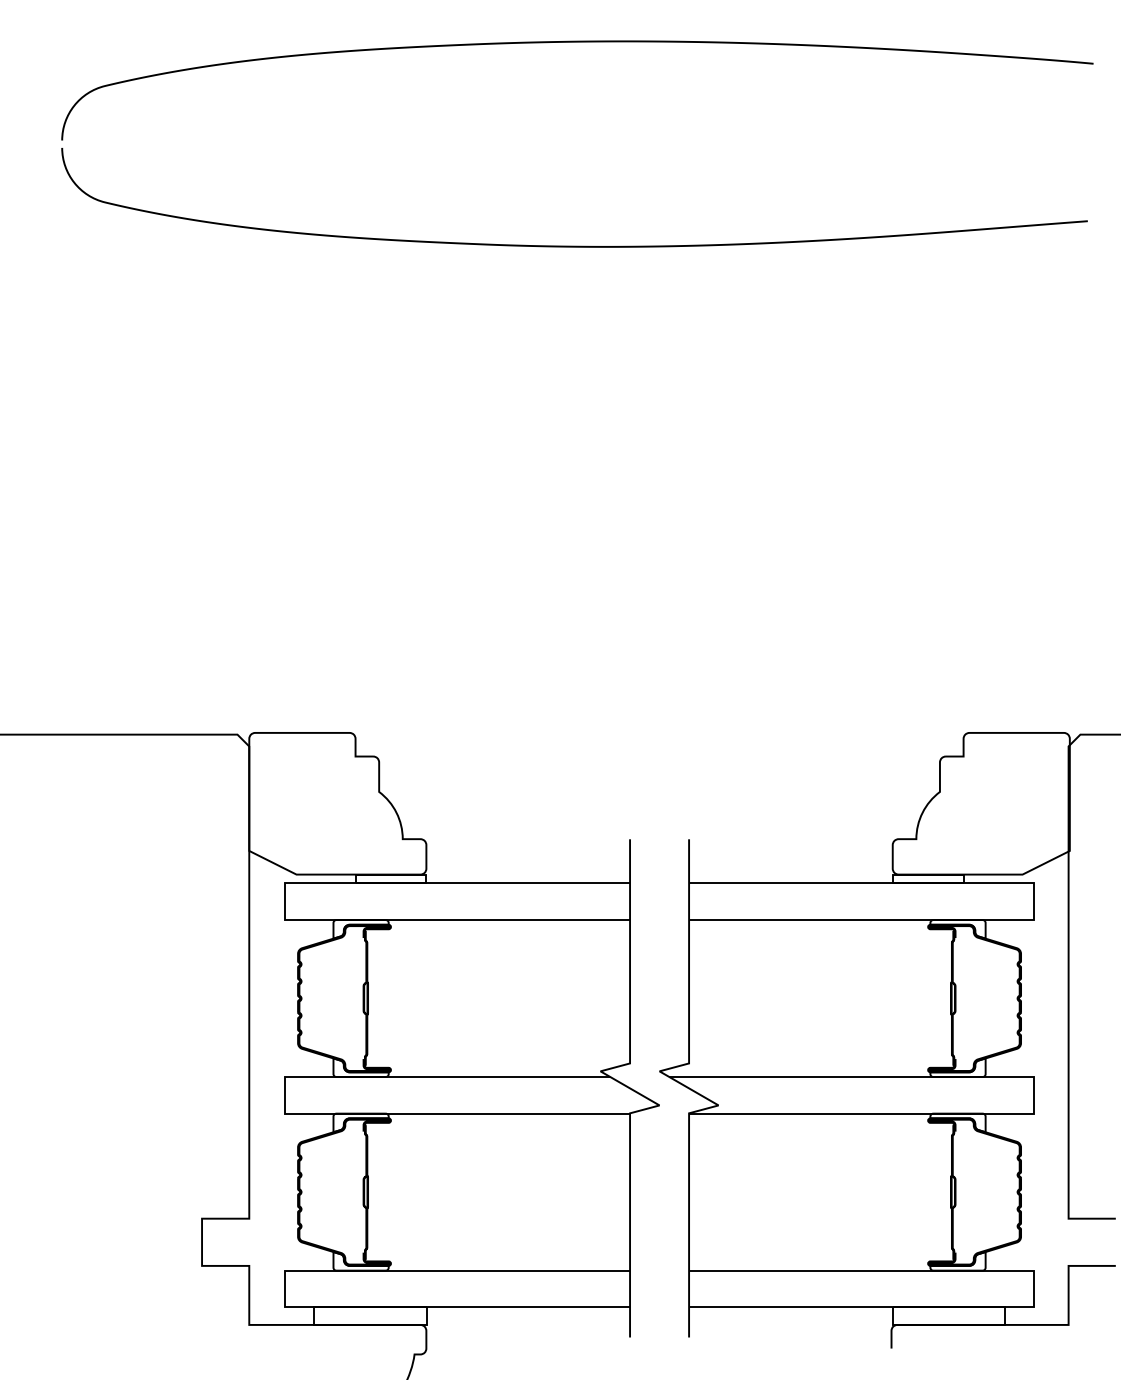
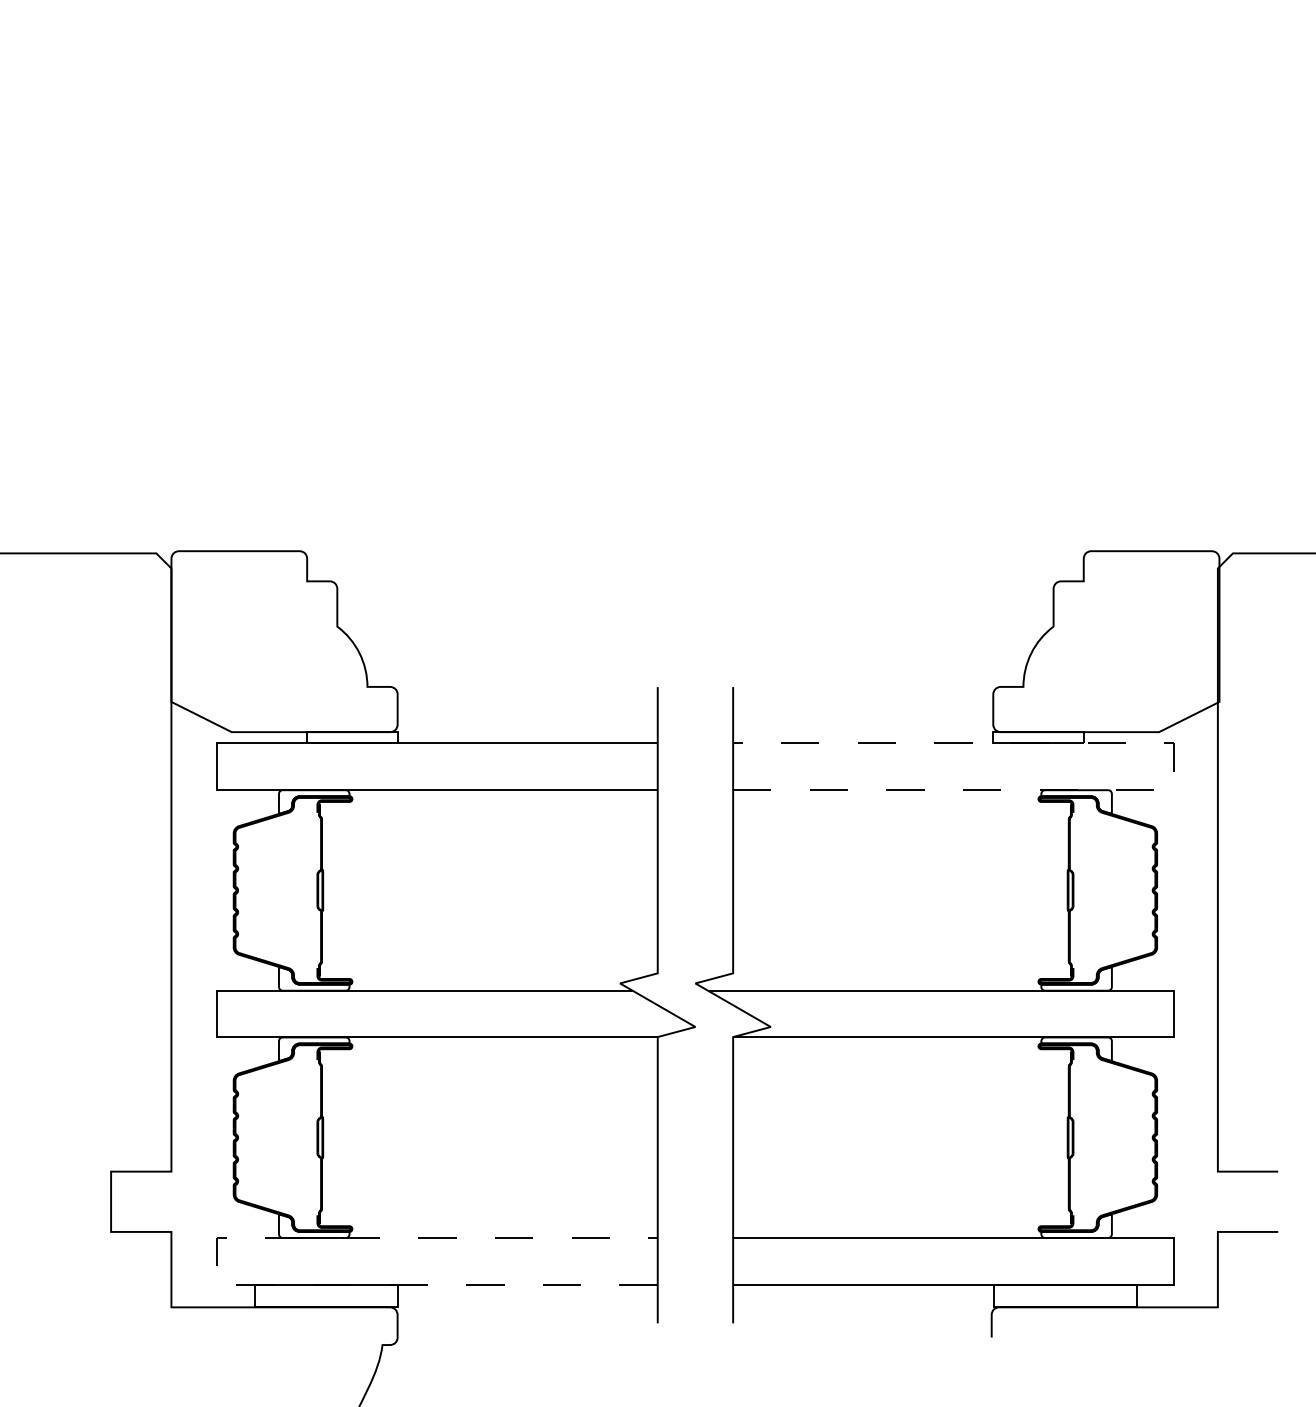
line: (1034, 901) -> (1174, 766), solid -> dashed
line: (284, 1288) -> (216, 1260), solid -> dashed

